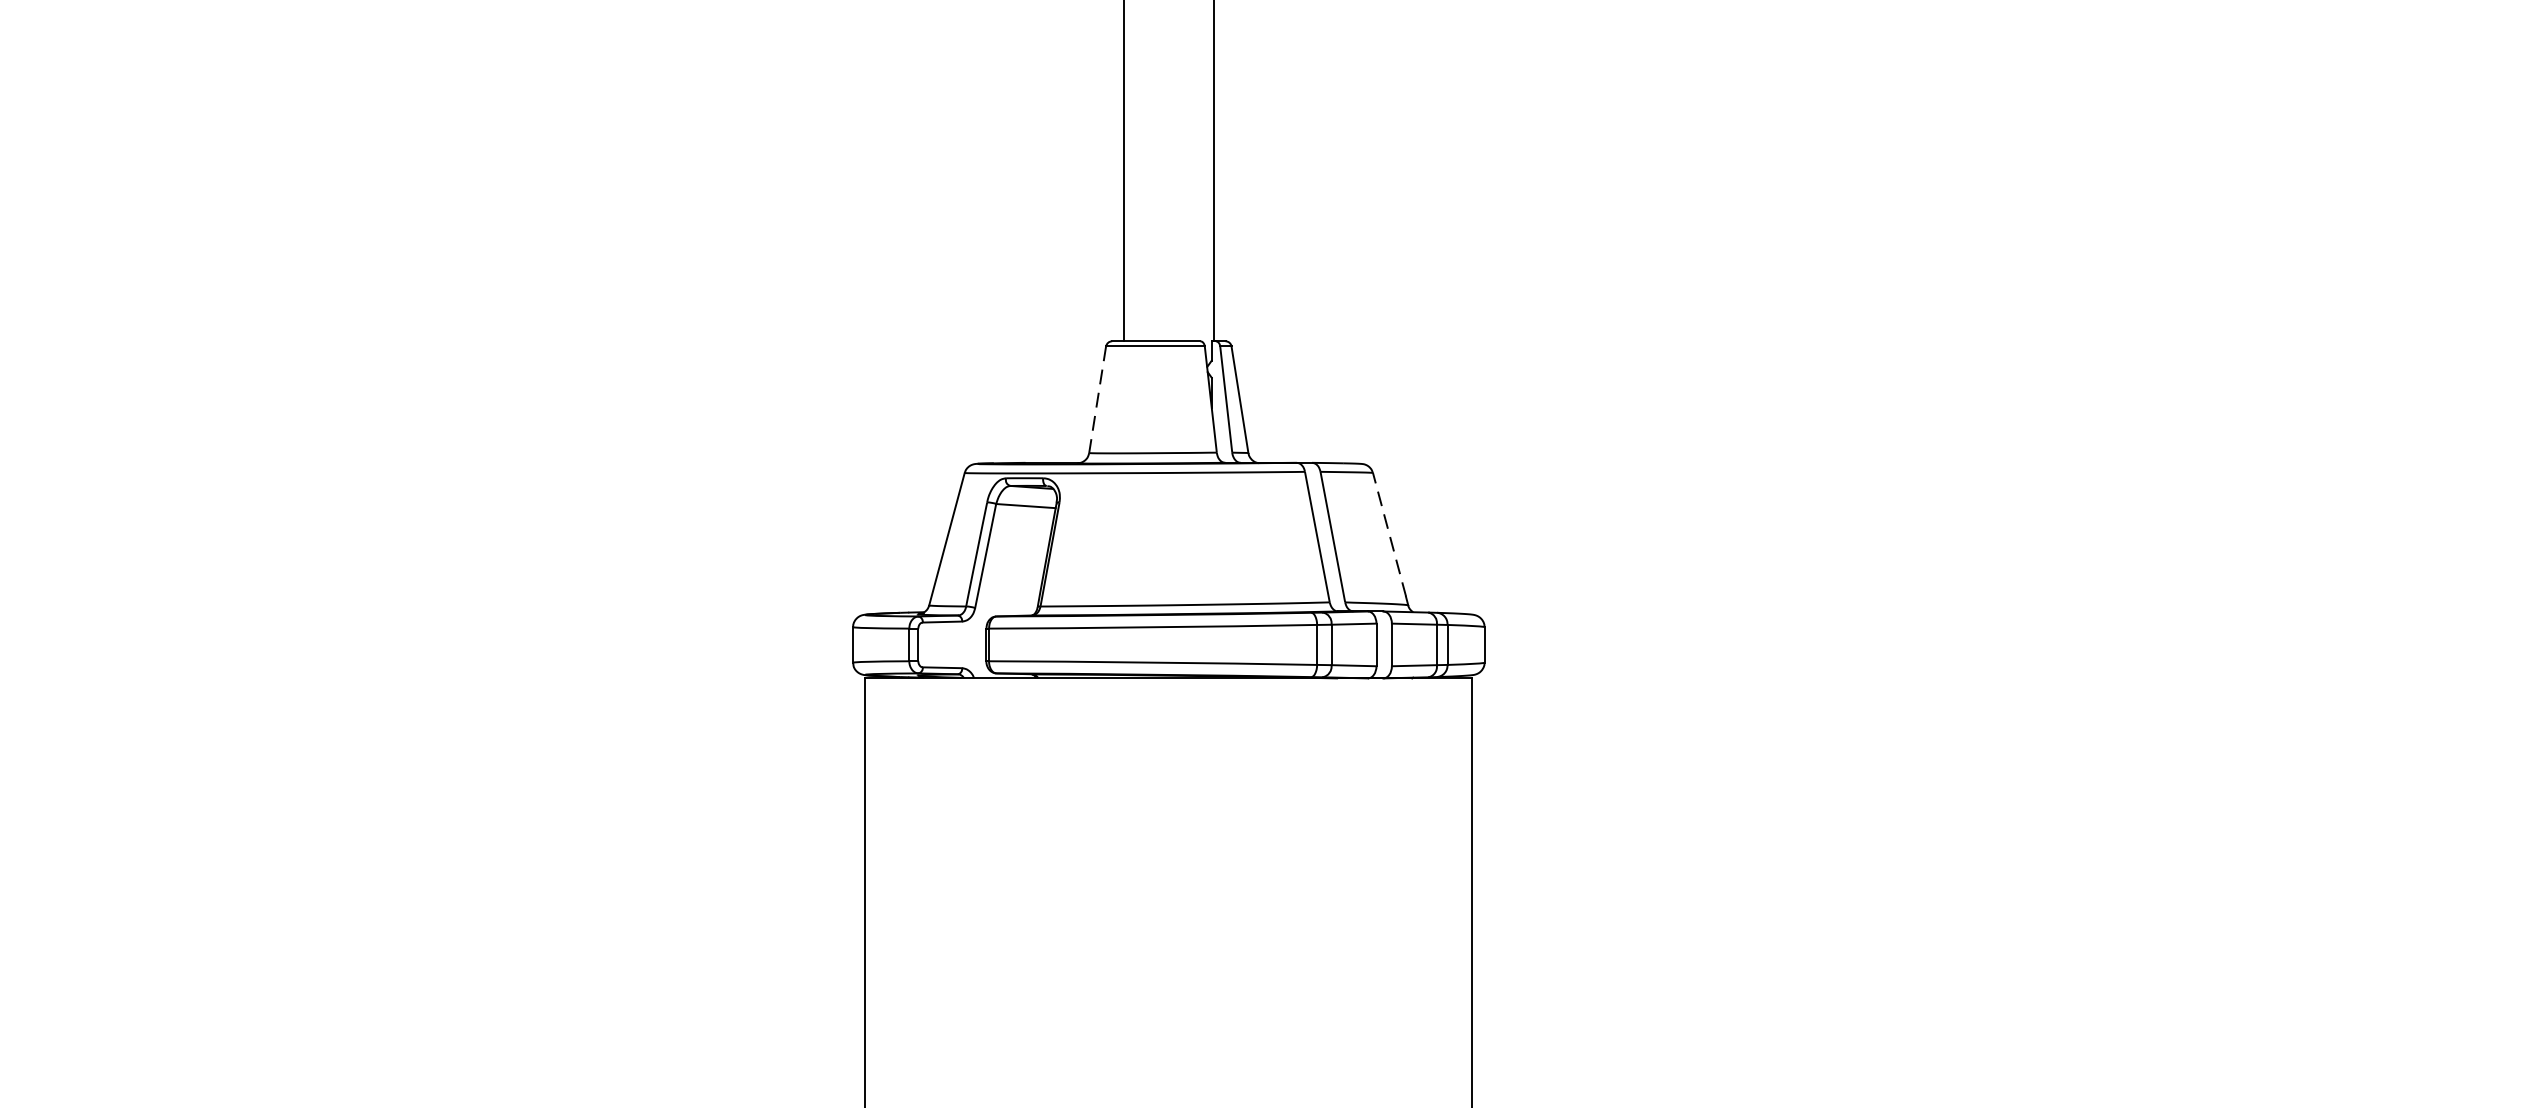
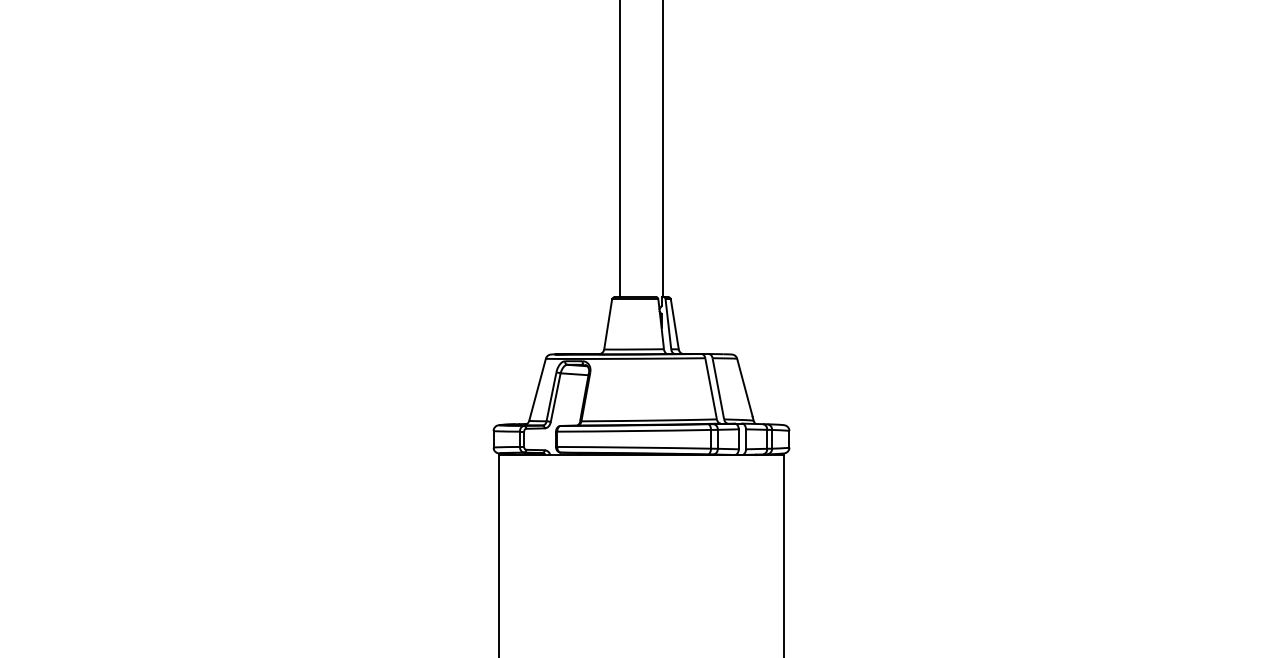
line: (1098, 399) -> (608, 324), dashed -> solid
line: (1388, 534) -> (744, 387), dashed -> solid

